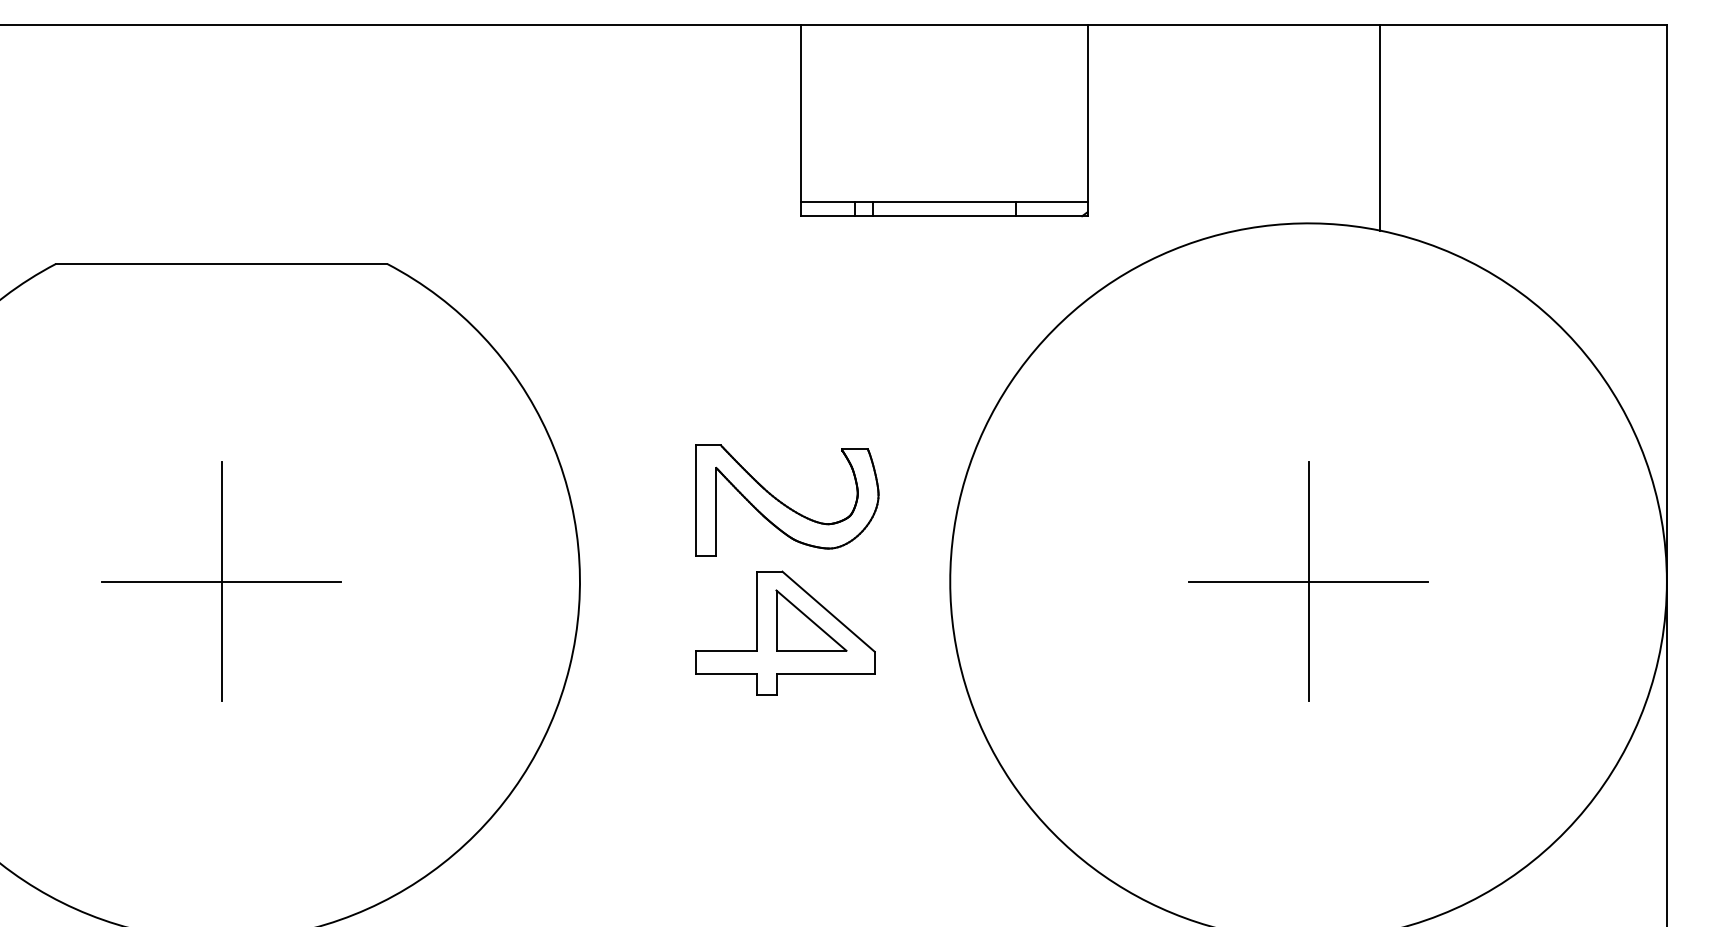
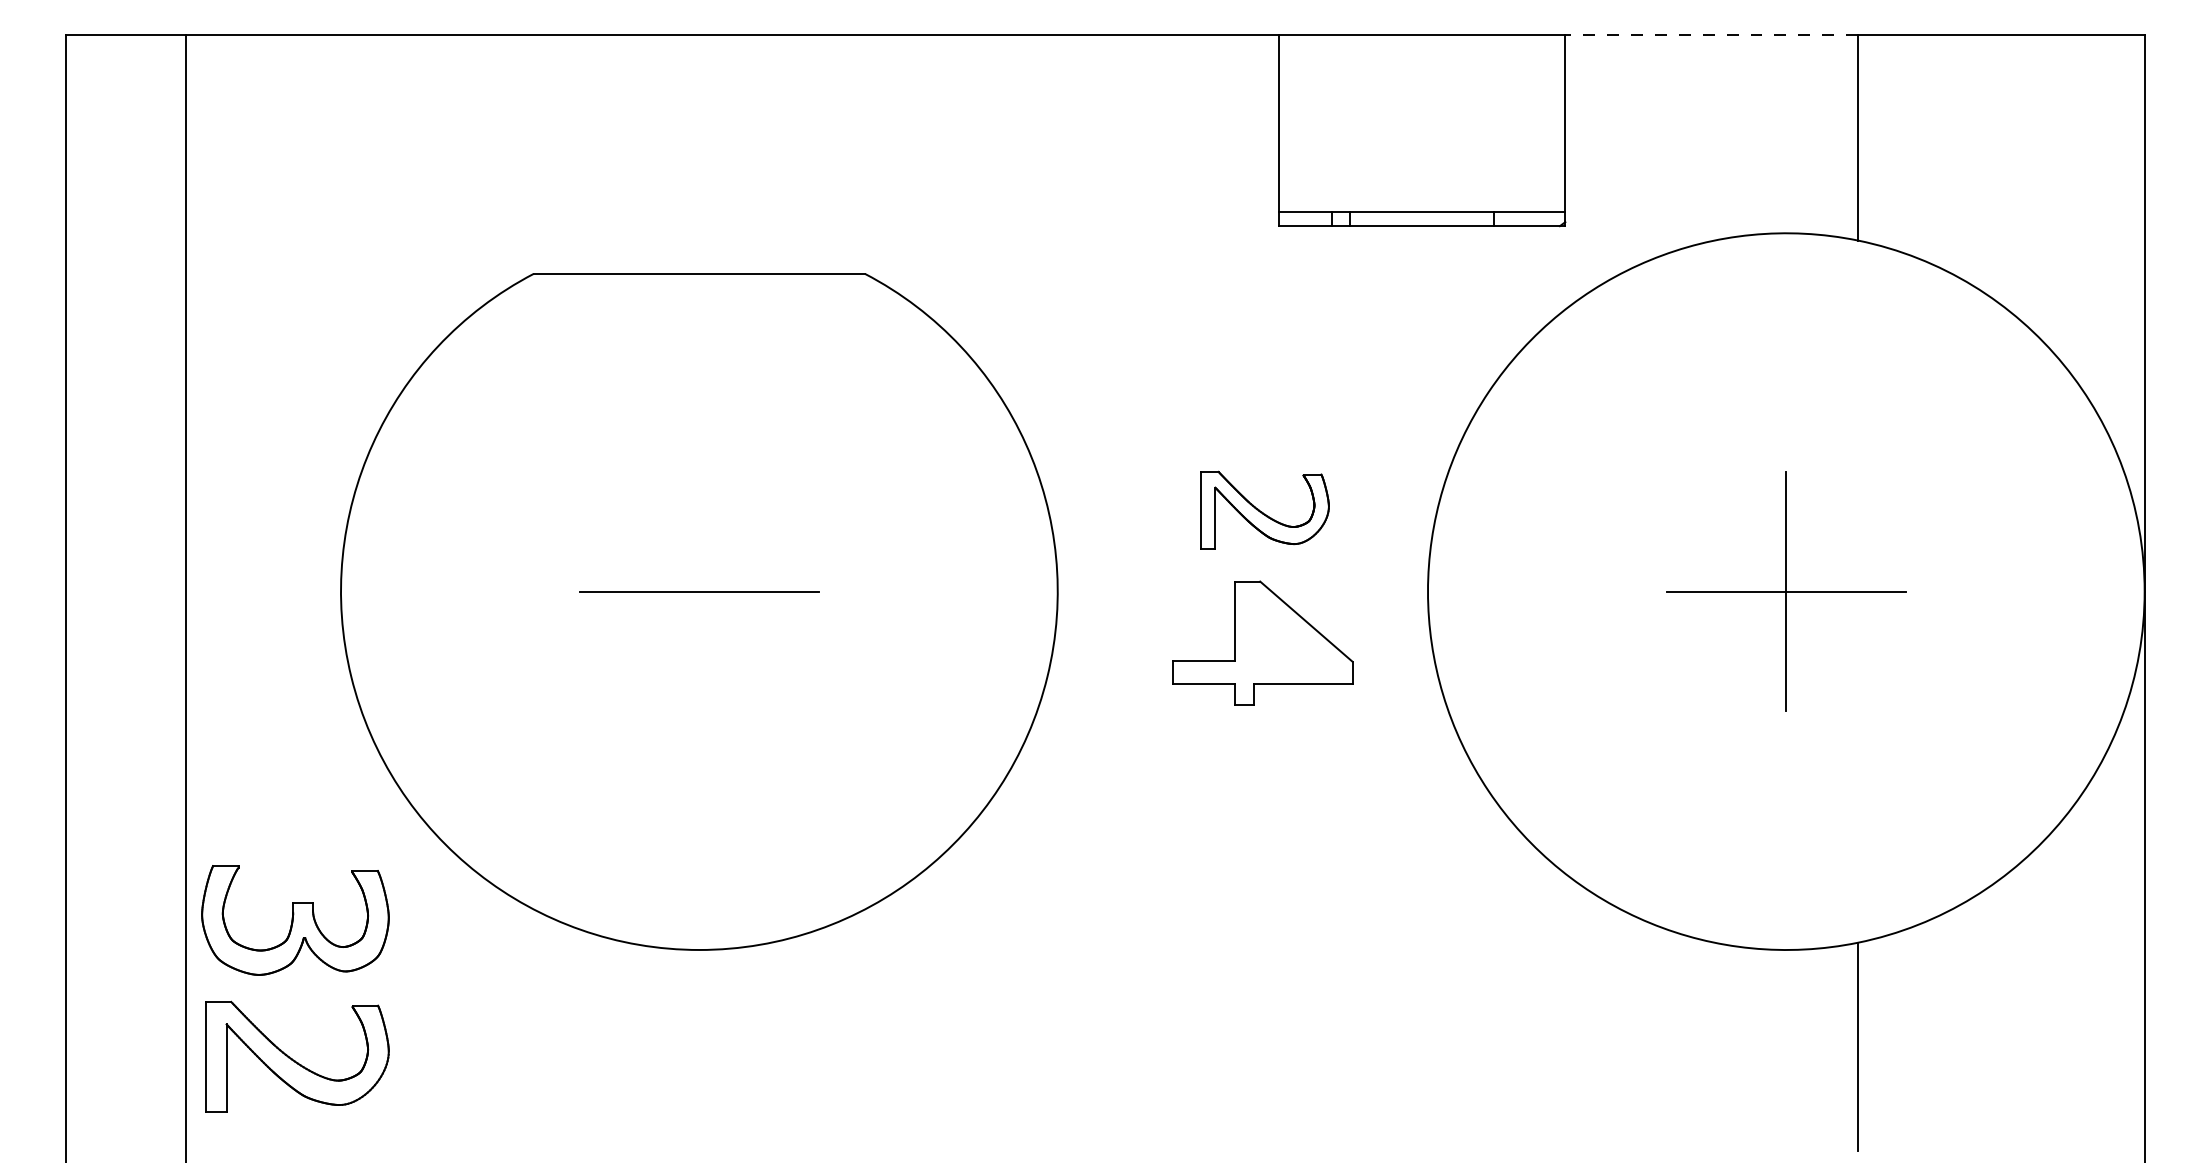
line: (1233, 25) -> (1711, 35), solid -> dashed
part: (786, 500) -> (1264, 510), size x0.7
line: (221, 581) -> (699, 591), removed
part: (811, 620) -> (1289, 630), removed

